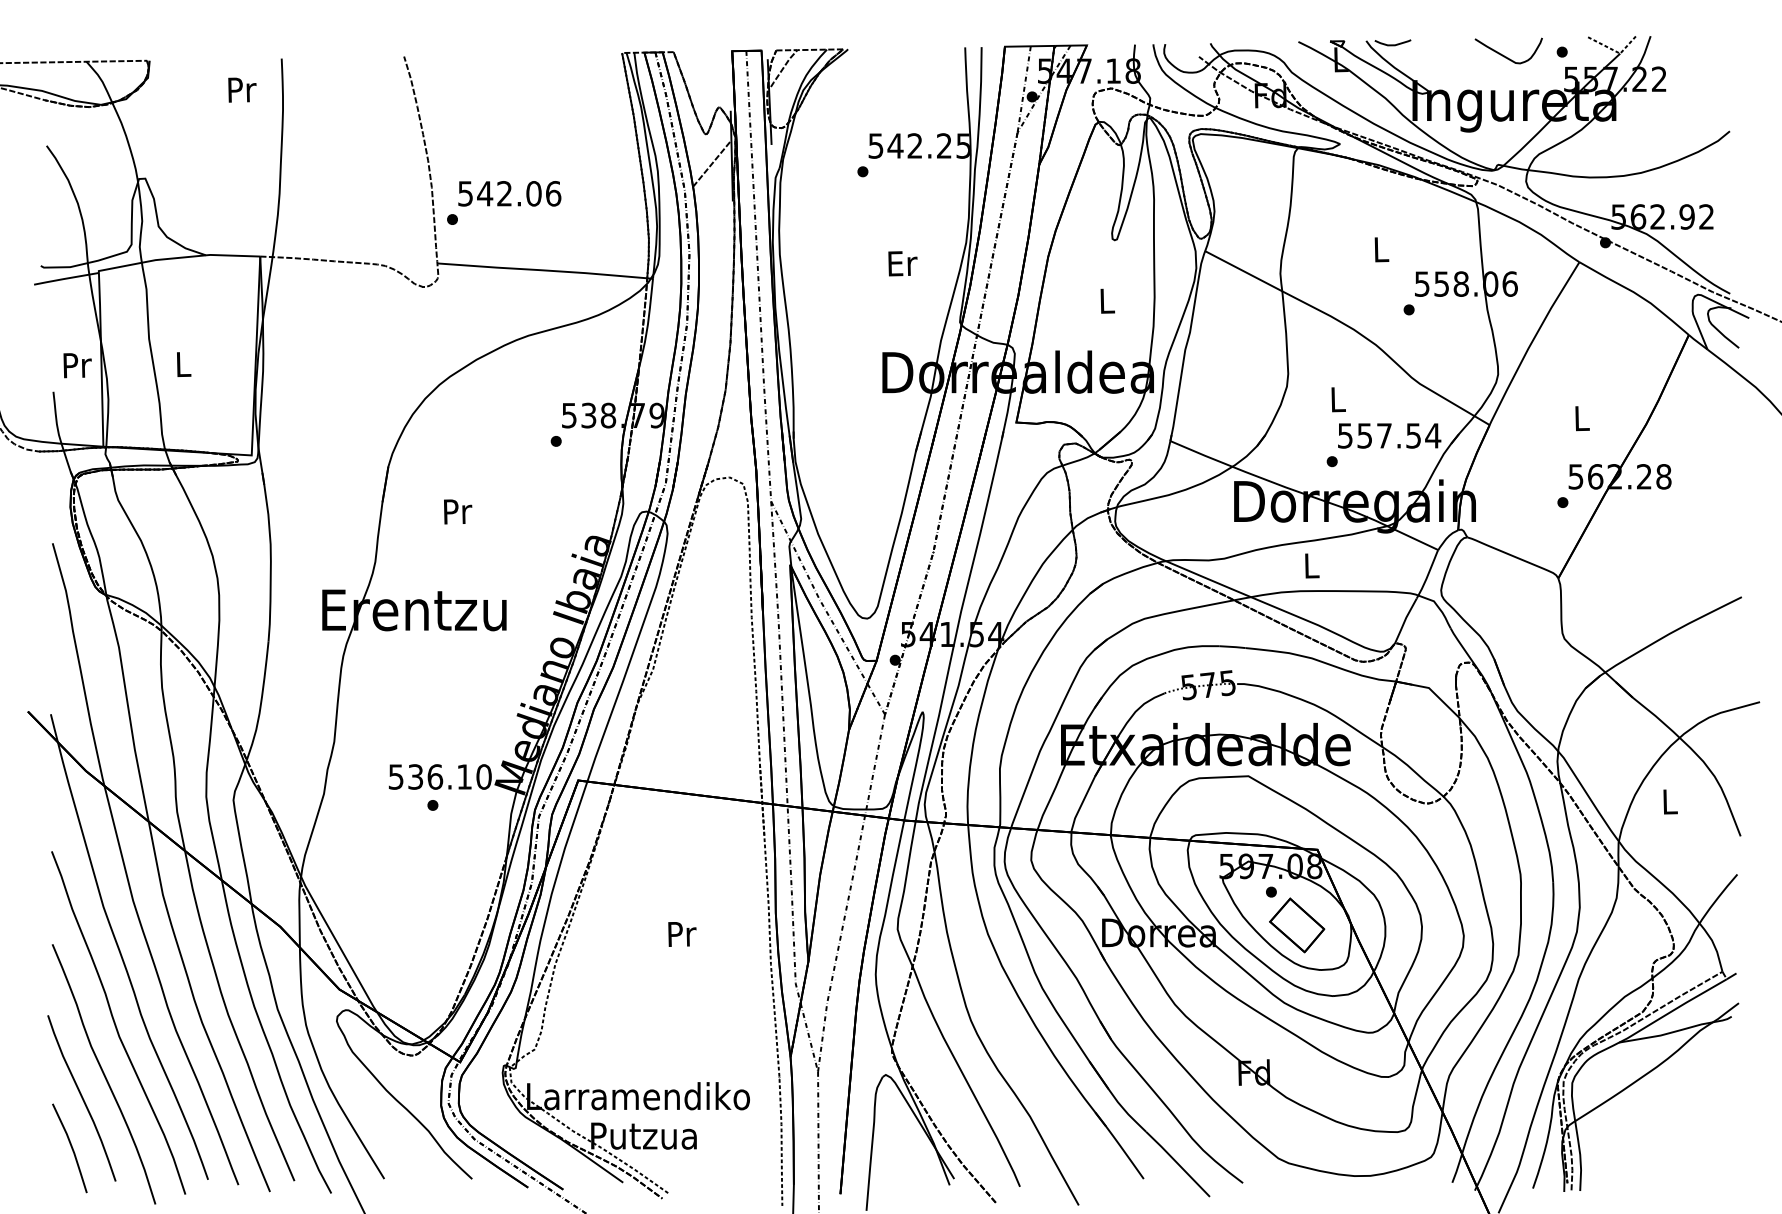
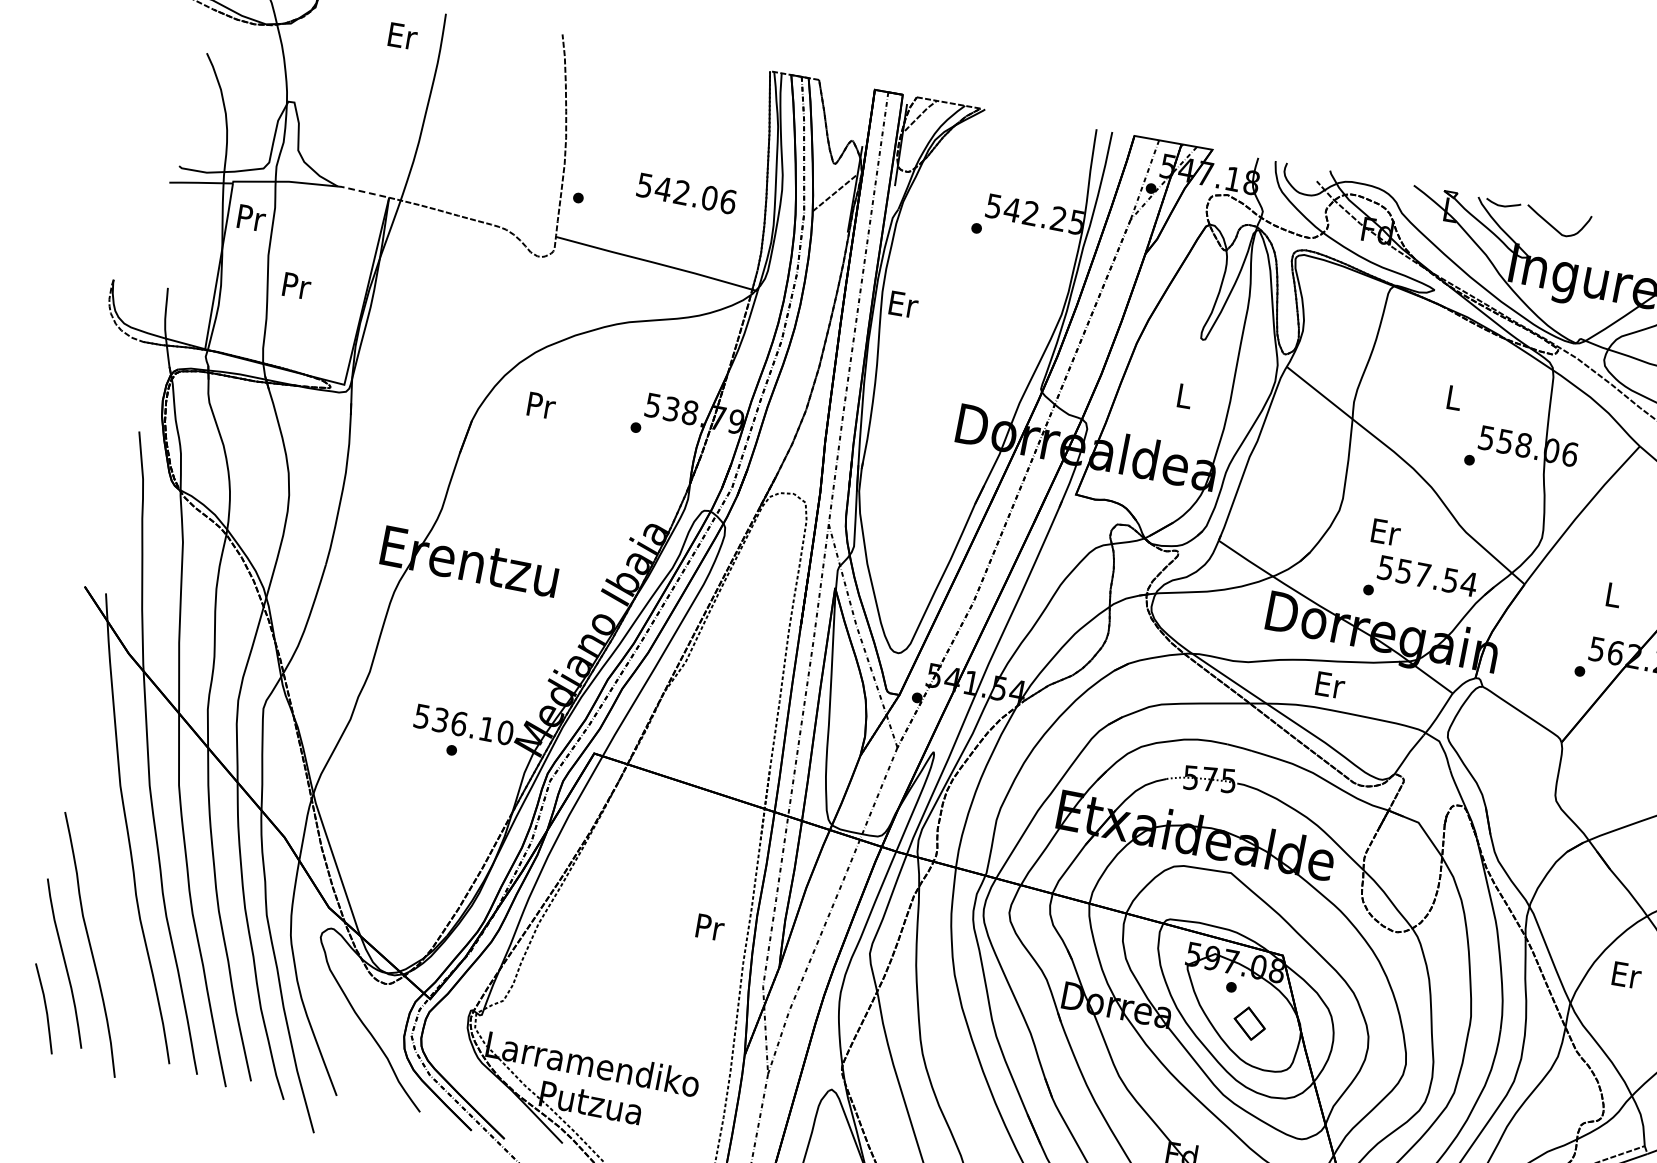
curve: (1506, 56) -> (1554, 227), moved
text: (241, 89) -> (402, 35), Pr -> Er
text: (509, 193) -> (686, 193), moved
line: (232, 255) -> (362, 191), solid -> dashed
text: (902, 263) -> (903, 304), moved
text: (184, 364) -> (297, 286), L -> Pr
text: (77, 365) -> (251, 218), moved
text: (1338, 399) -> (1385, 532), L -> Er
text: (458, 511) -> (541, 405), moved
text: (1311, 565) -> (1329, 684), L -> Er
text: (1670, 801) -> (1626, 974), L -> Er
part: (1297, 925) -> (1250, 1023), size x0.6
text: (682, 934) -> (710, 927), moved
curve: (116, 1024) -> (111, 899), removed

